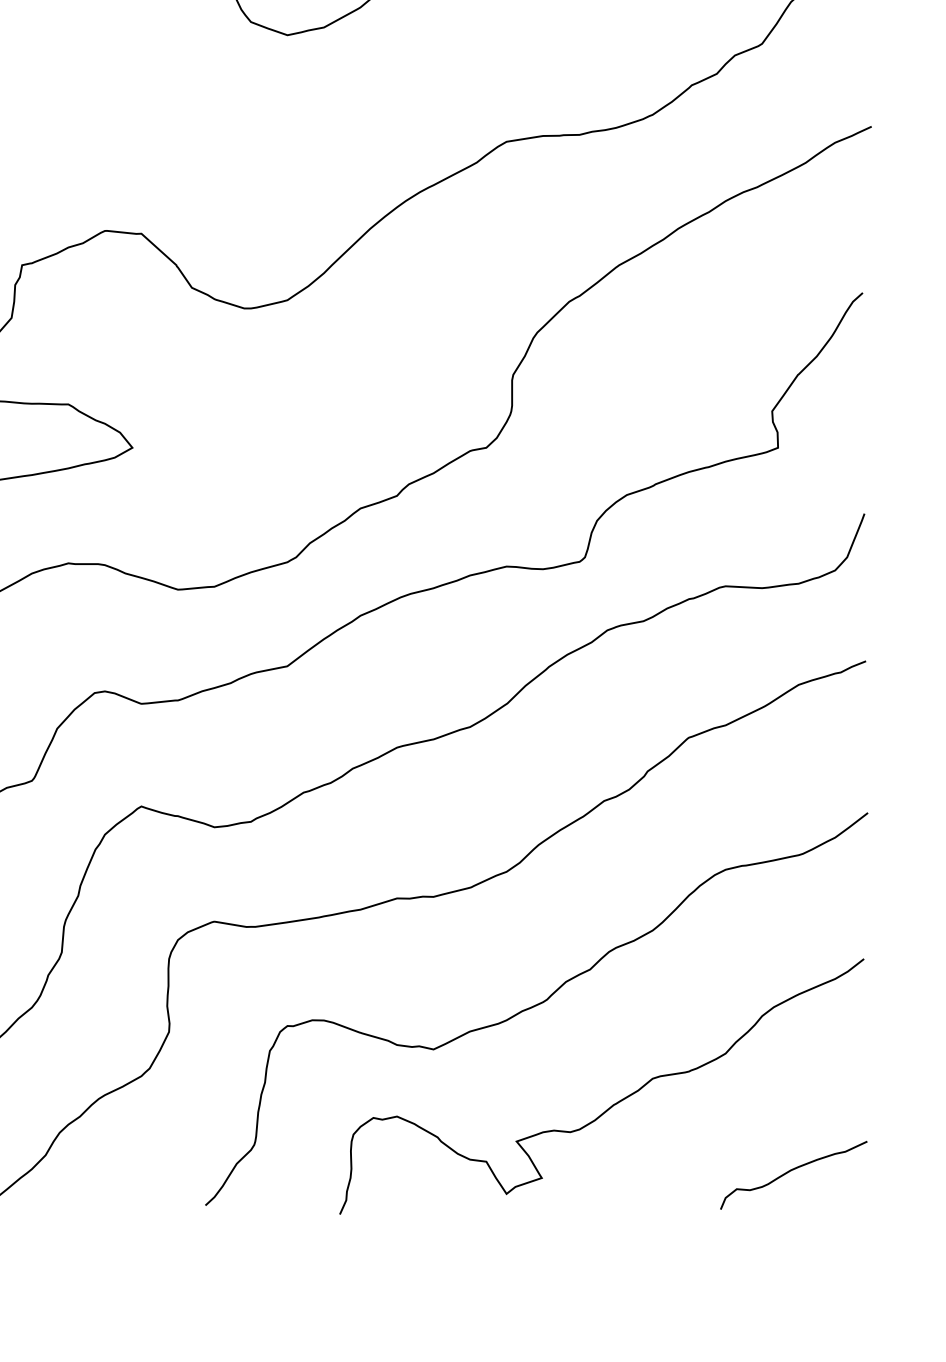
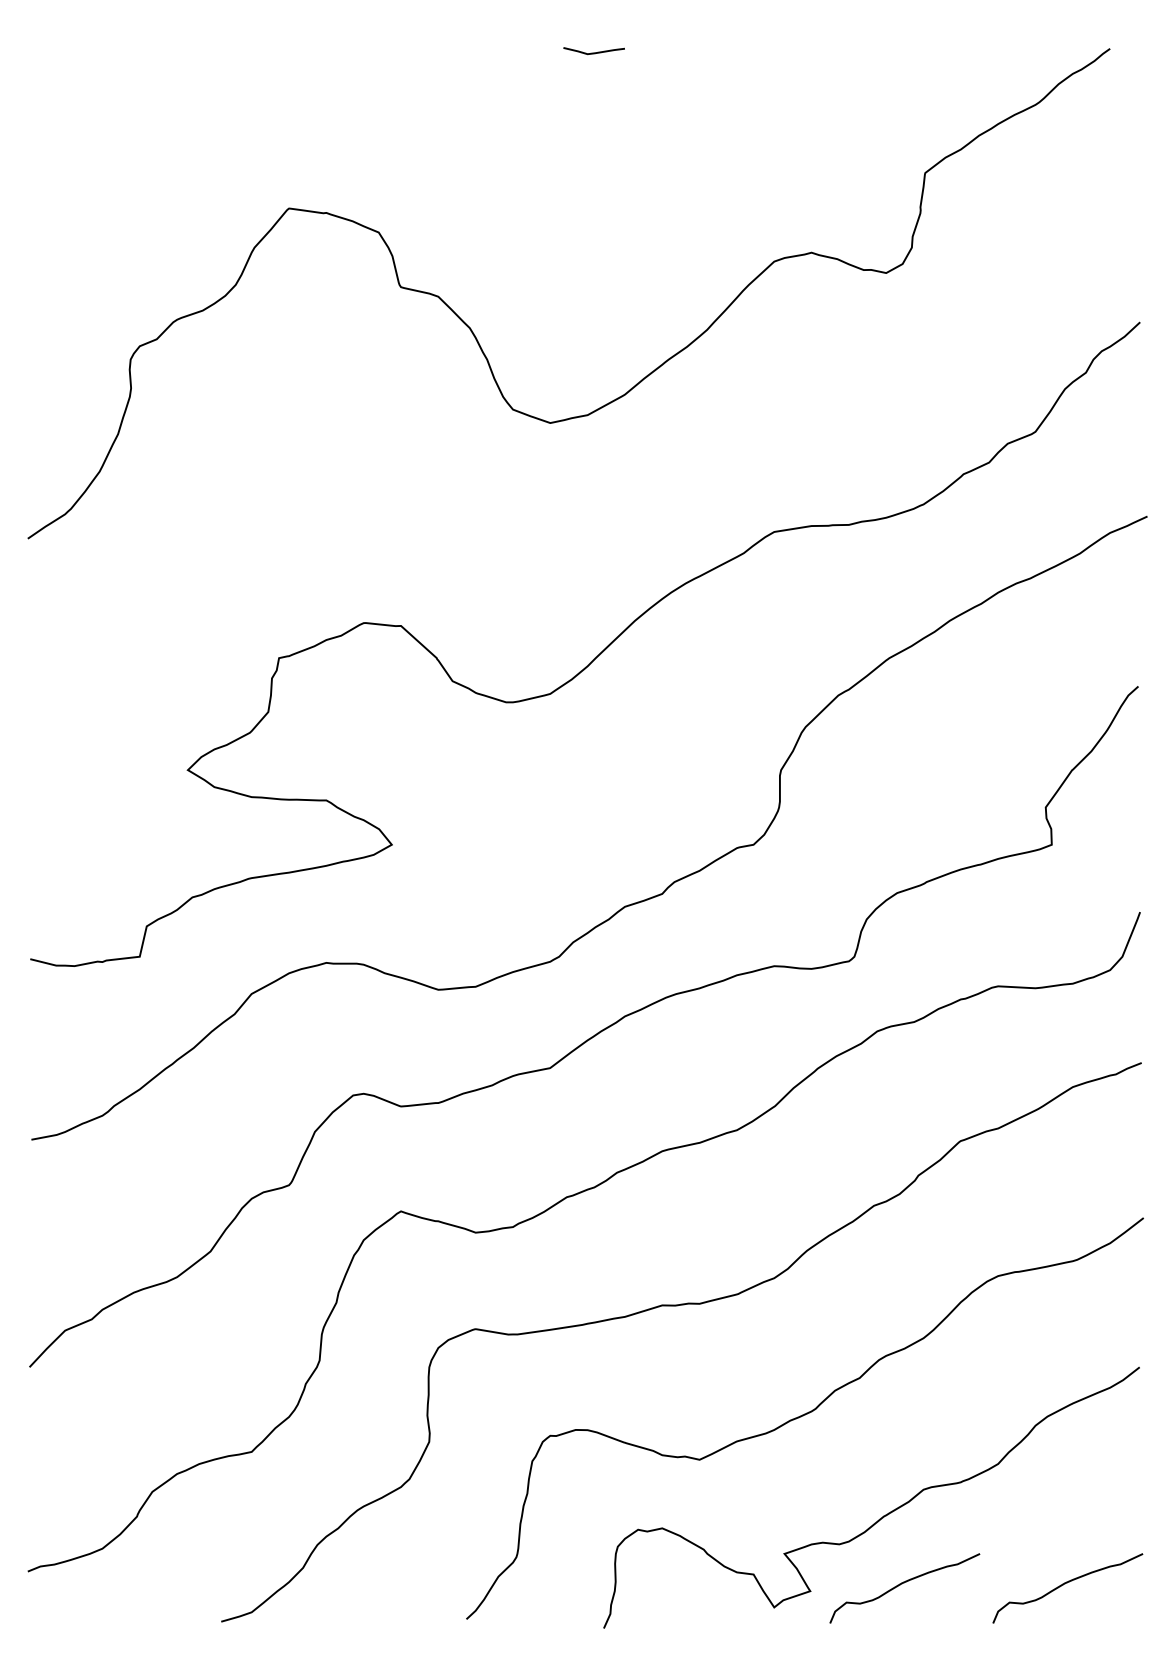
curve: (632, 1171) -> (902, 1584), added

